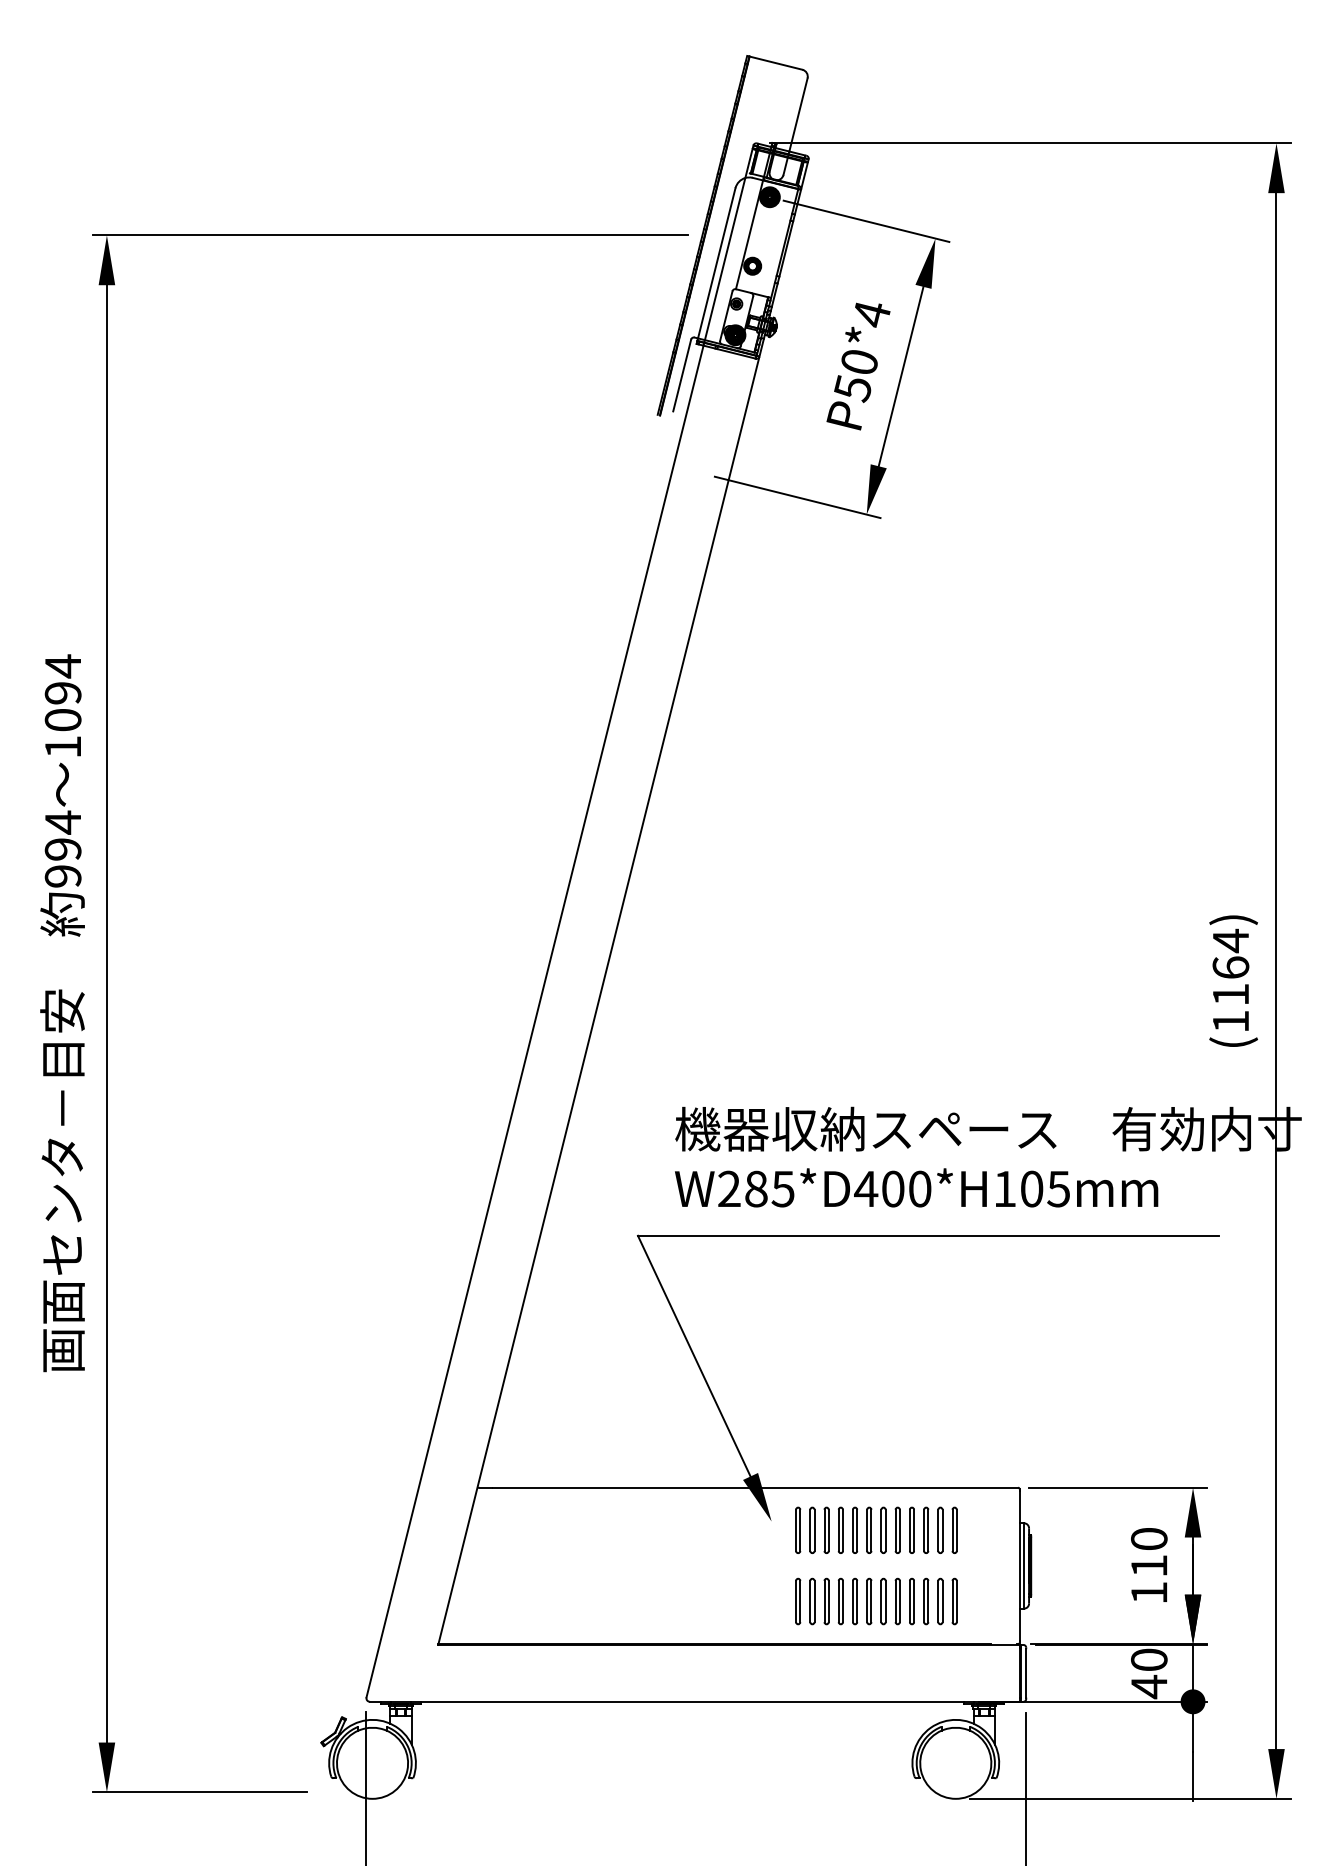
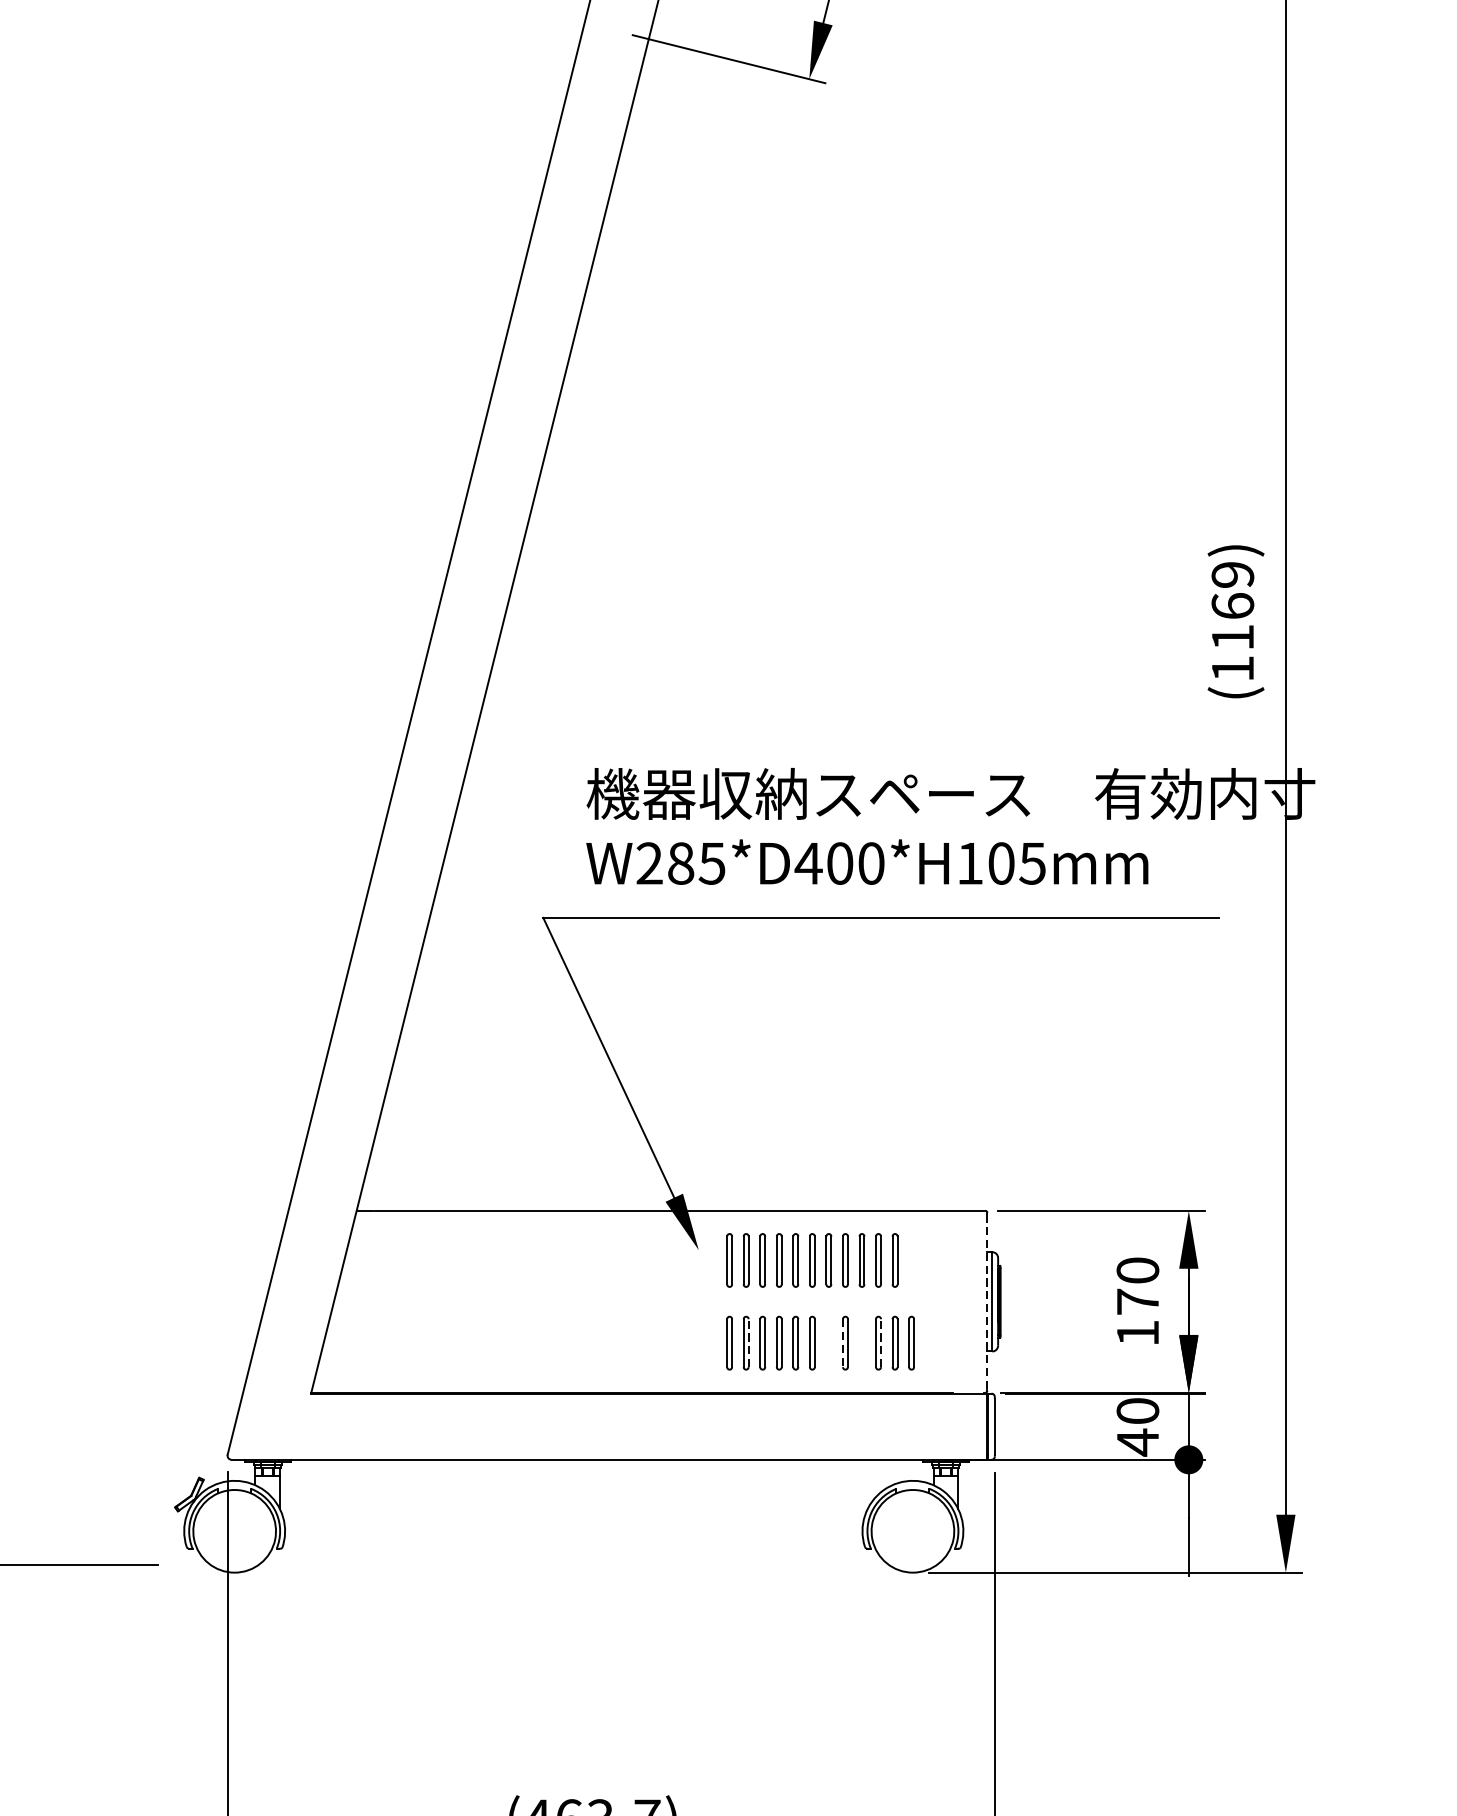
text: (1230, 940) -> (1232, 574), (1164) -> (1169)
part: (954, 1529) -> (911, 1259), removed
text: (1149, 1565) -> (1138, 1301), 110 -> 170
line: (1019, 1566) -> (987, 1302), solid -> dashed
line: (814, 1601) -> (748, 1343), solid -> dashed
part: (883, 1601) -> (828, 1343), removed
line: (895, 1601) -> (842, 1343), solid -> dashed
part: (911, 1601) -> (861, 1343), removed
line: (928, 1601) -> (881, 1343), solid -> dashed

